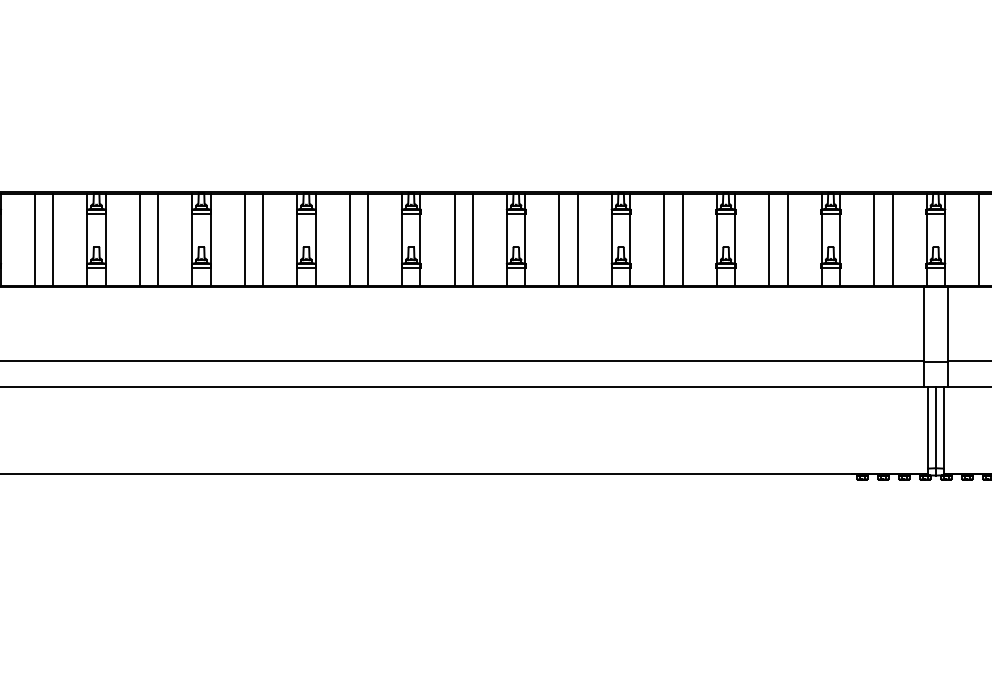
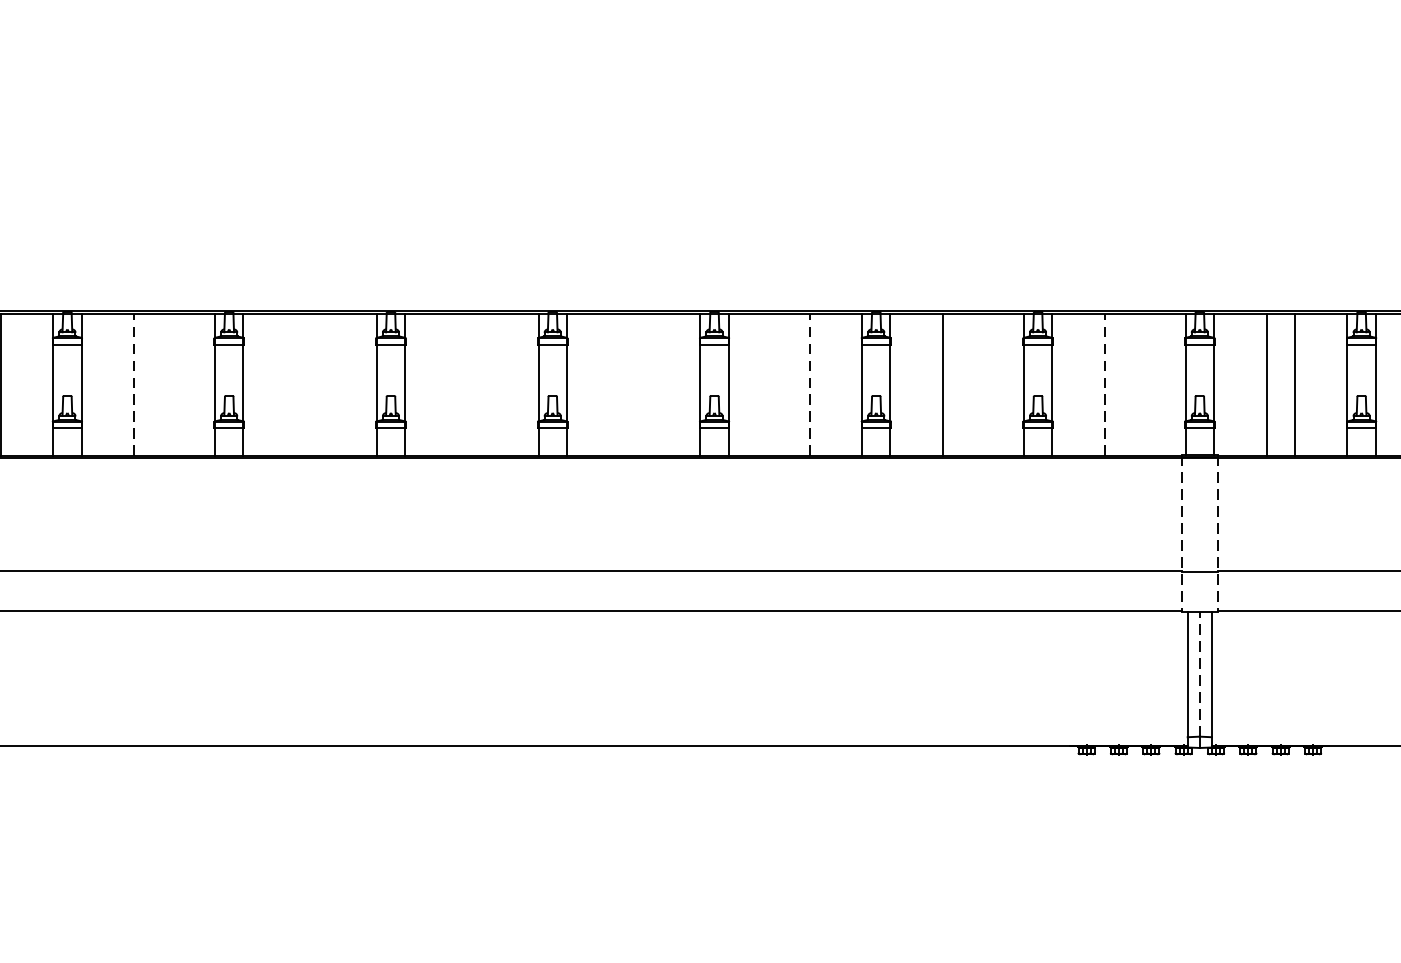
line: (244, 239) -> (133, 383), solid -> dashed
line: (682, 239) -> (809, 383), solid -> dashed
line: (874, 239) -> (1105, 383), solid -> dashed
line: (263, 240) -> (163, 385), removed
line: (349, 240) -> (295, 385), removed
line: (368, 240) -> (324, 385), removed
line: (454, 240) -> (457, 385), removed
line: (472, 240) -> (485, 385), removed
line: (559, 240) -> (619, 385), removed
line: (577, 240) -> (647, 385), removed
line: (664, 240) -> (781, 385), removed
line: (787, 240) -> (971, 385), removed
line: (892, 240) -> (1132, 385), removed
line: (924, 336) -> (1182, 533), solid -> dashed
line: (947, 336) -> (1217, 533), solid -> dashed
line: (935, 427) -> (1199, 673), solid -> dashed

